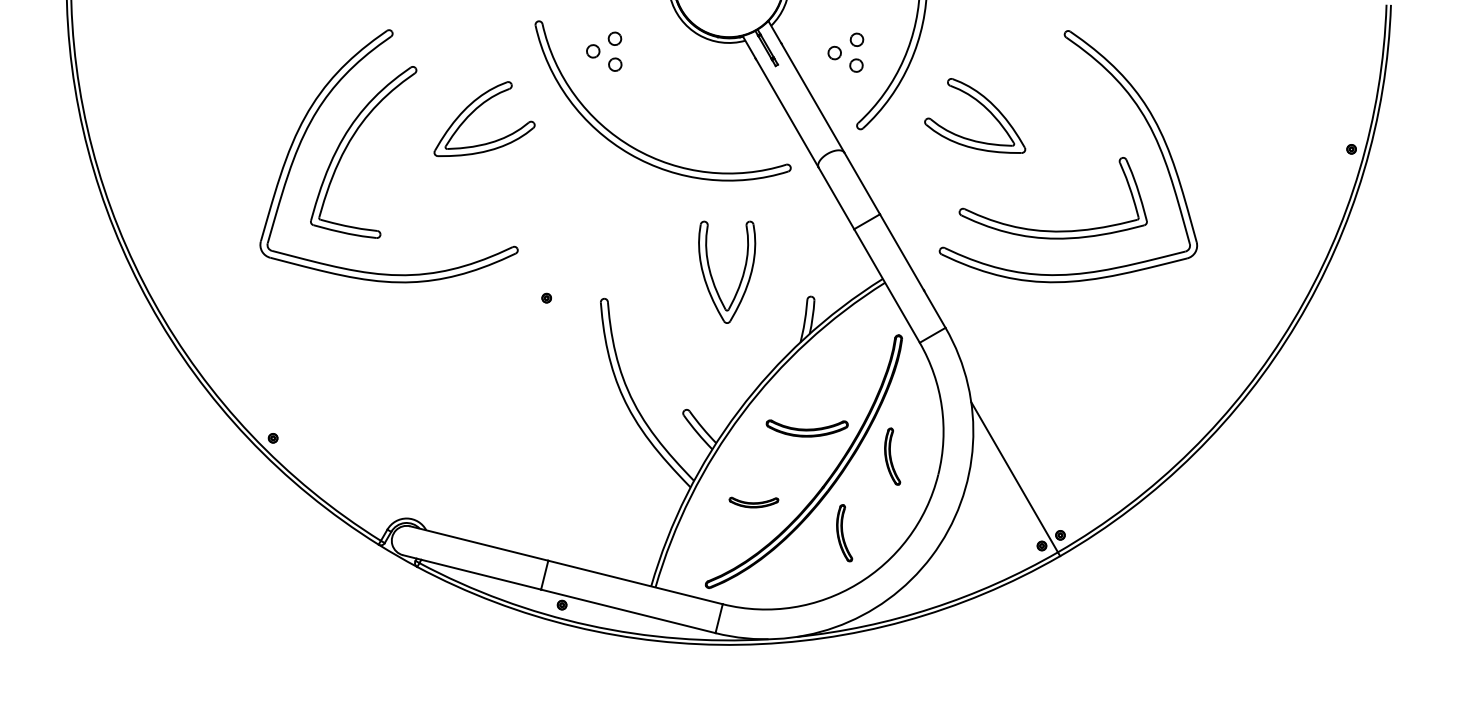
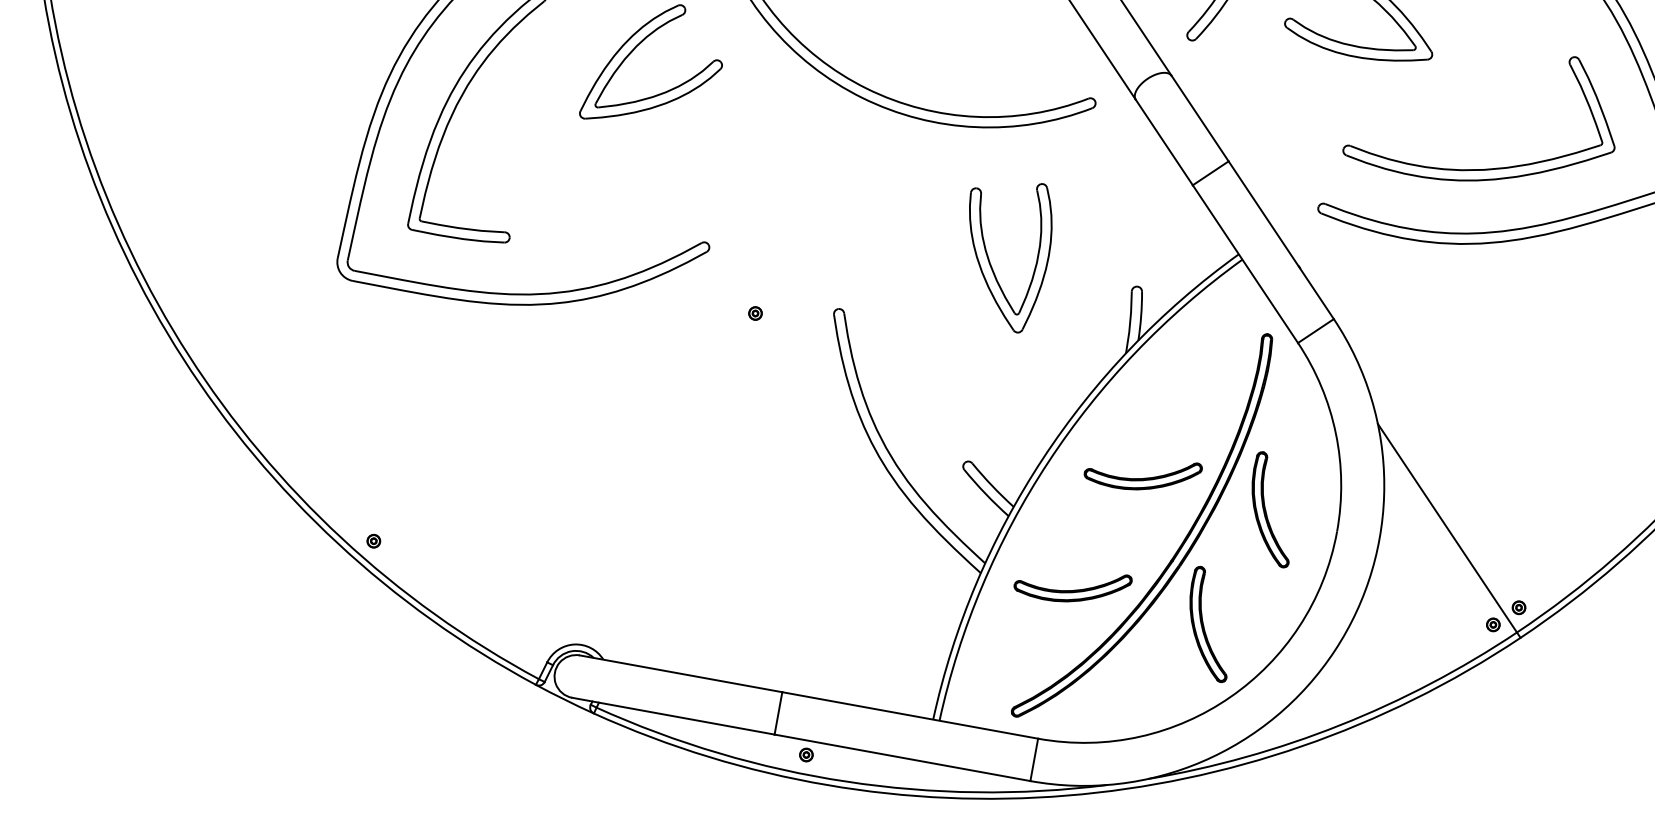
part: (892, 456) -> (1269, 509), size x1.43
part: (753, 502) -> (1072, 589), size x1.67
part: (844, 533) -> (1207, 625), size x1.43

